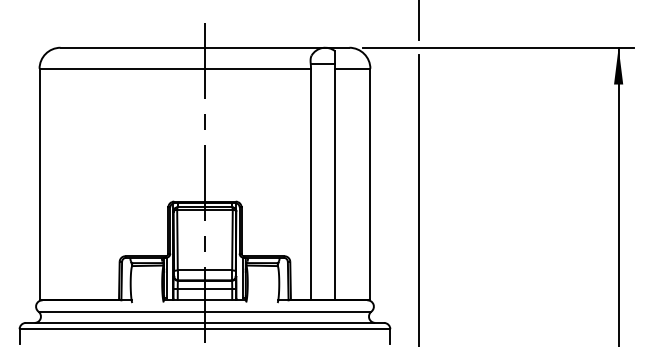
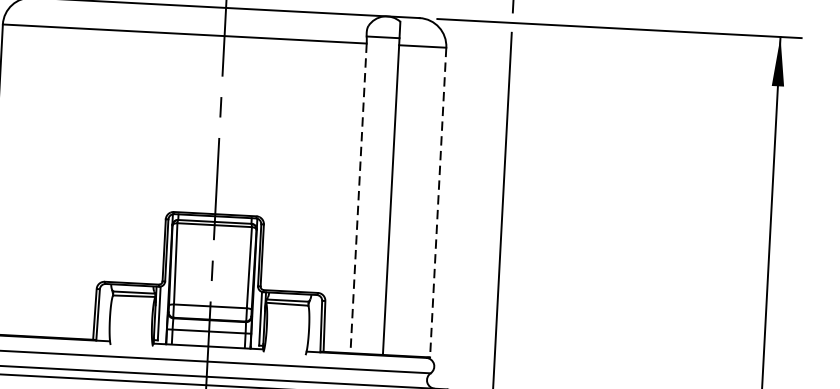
line: (311, 184) -> (359, 198), solid -> dashed
line: (370, 184) -> (438, 202), solid -> dashed

